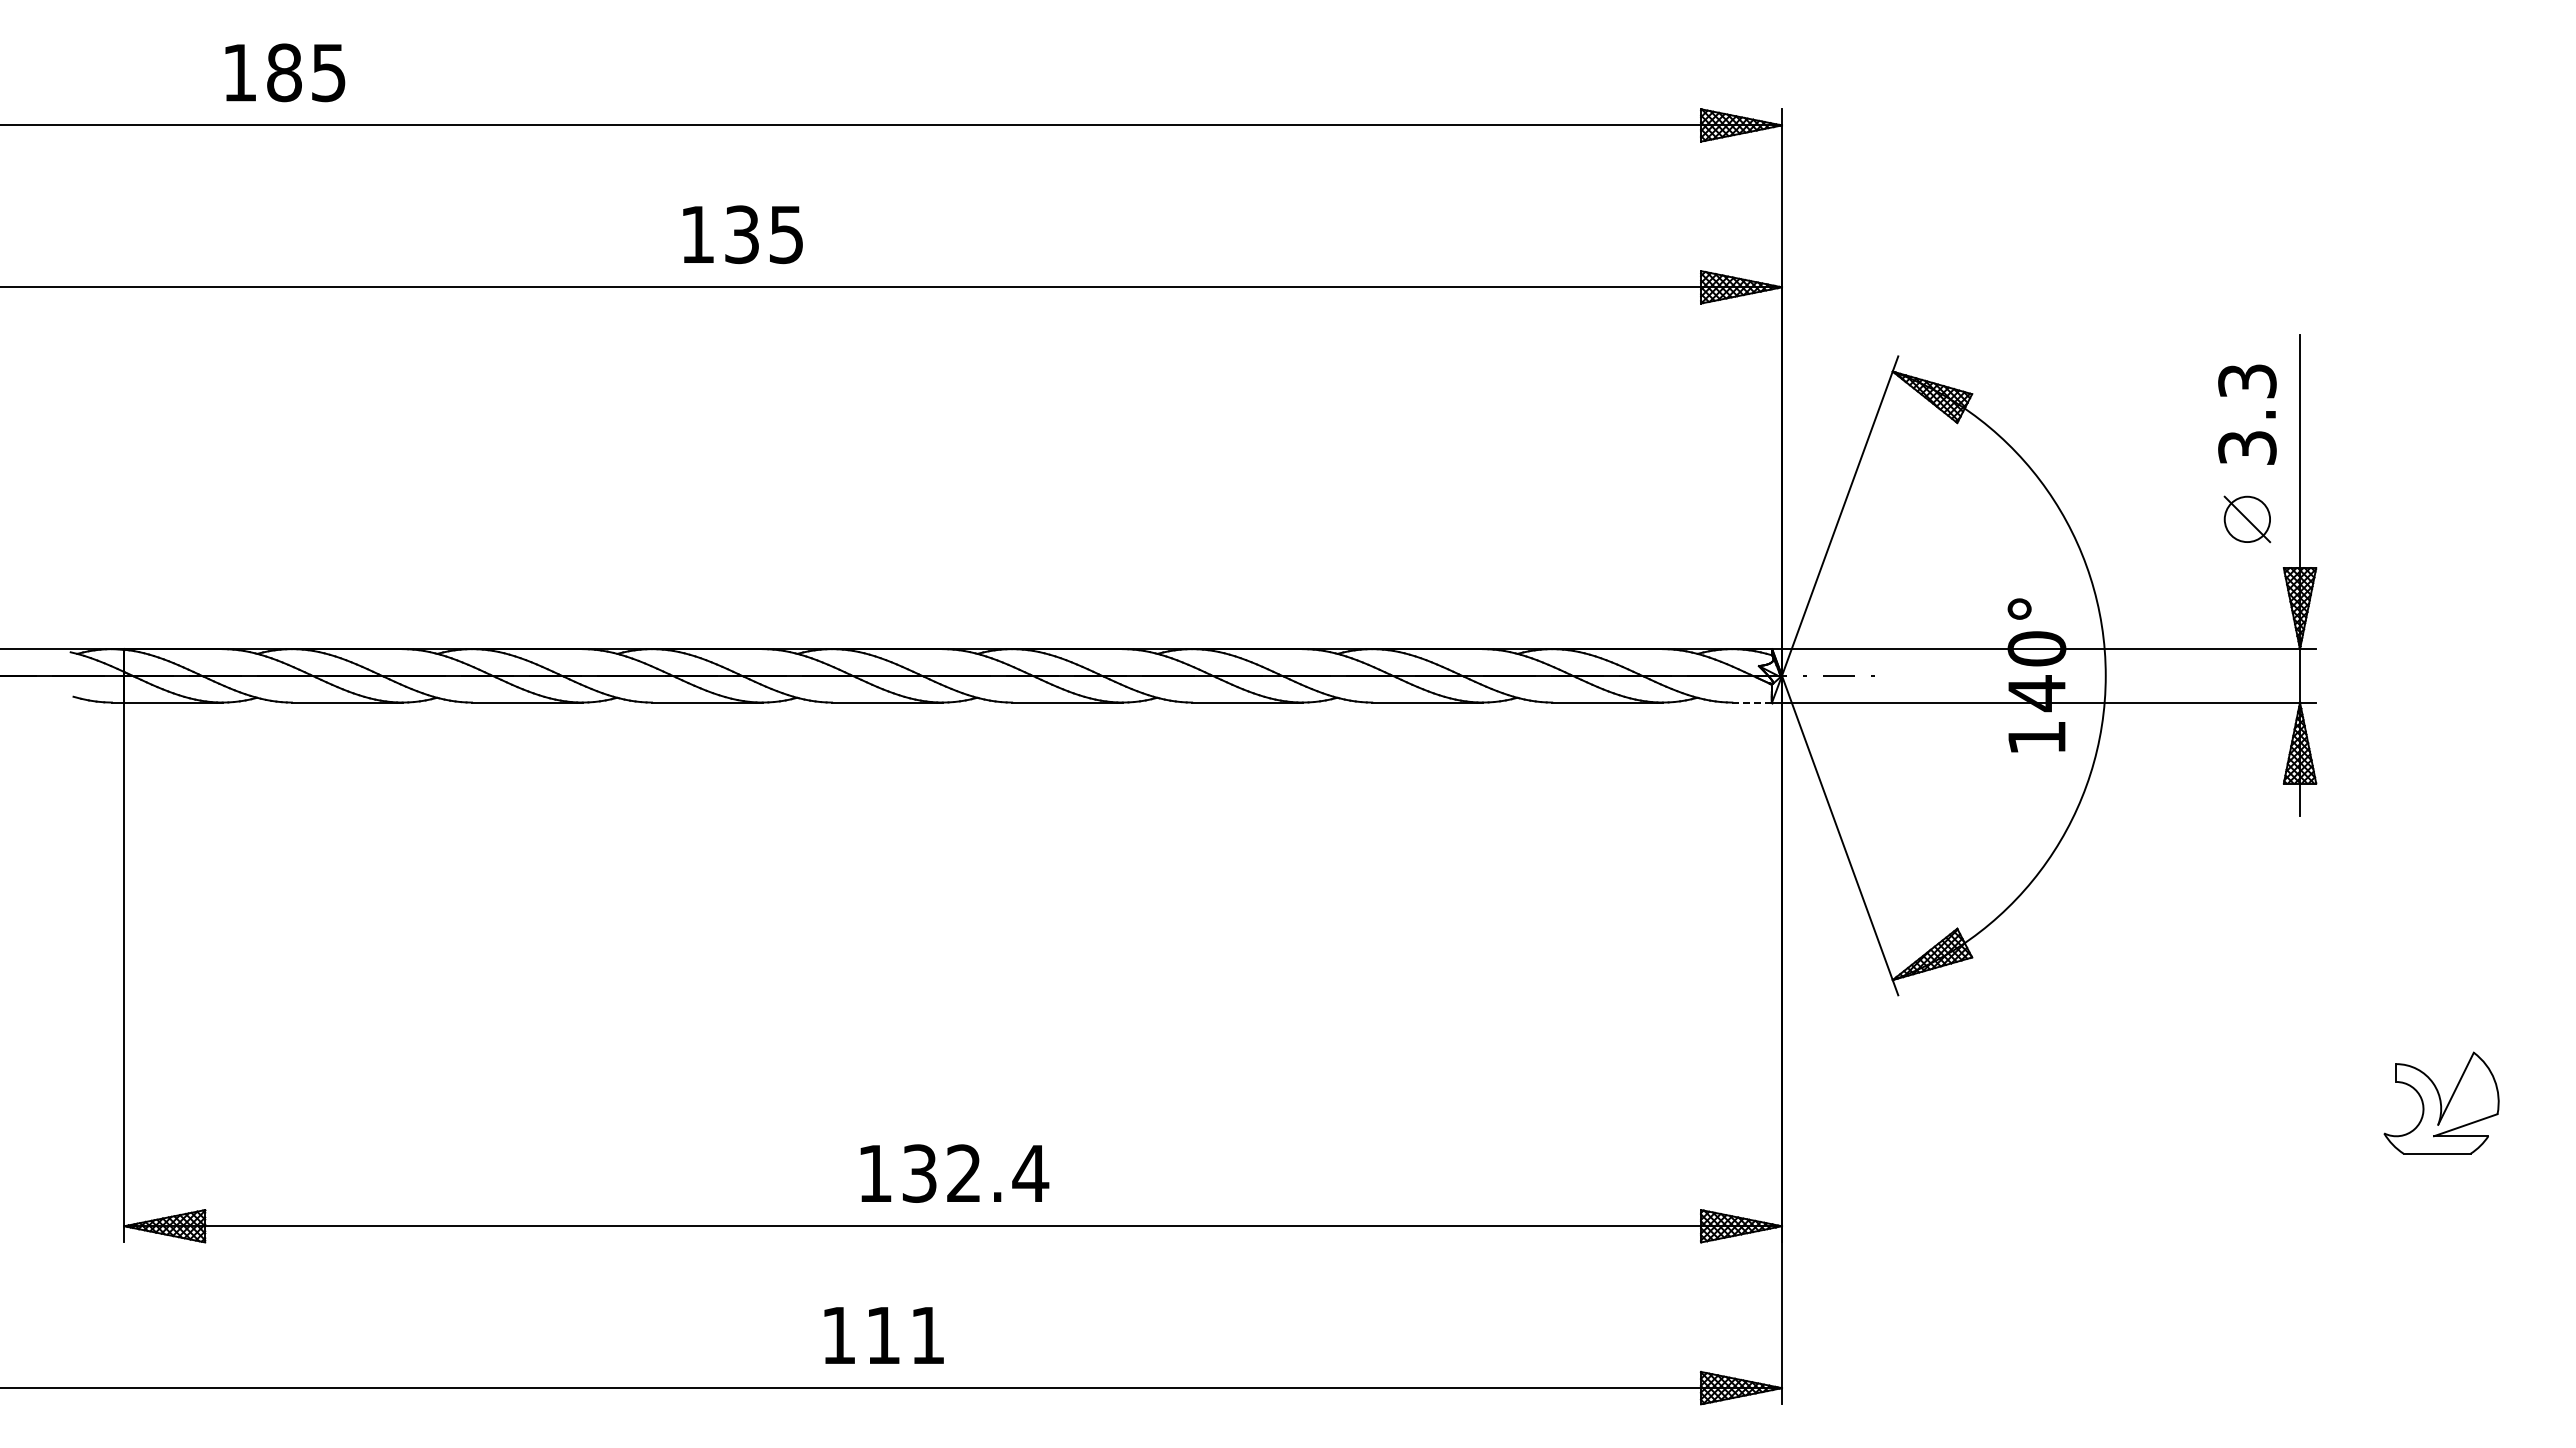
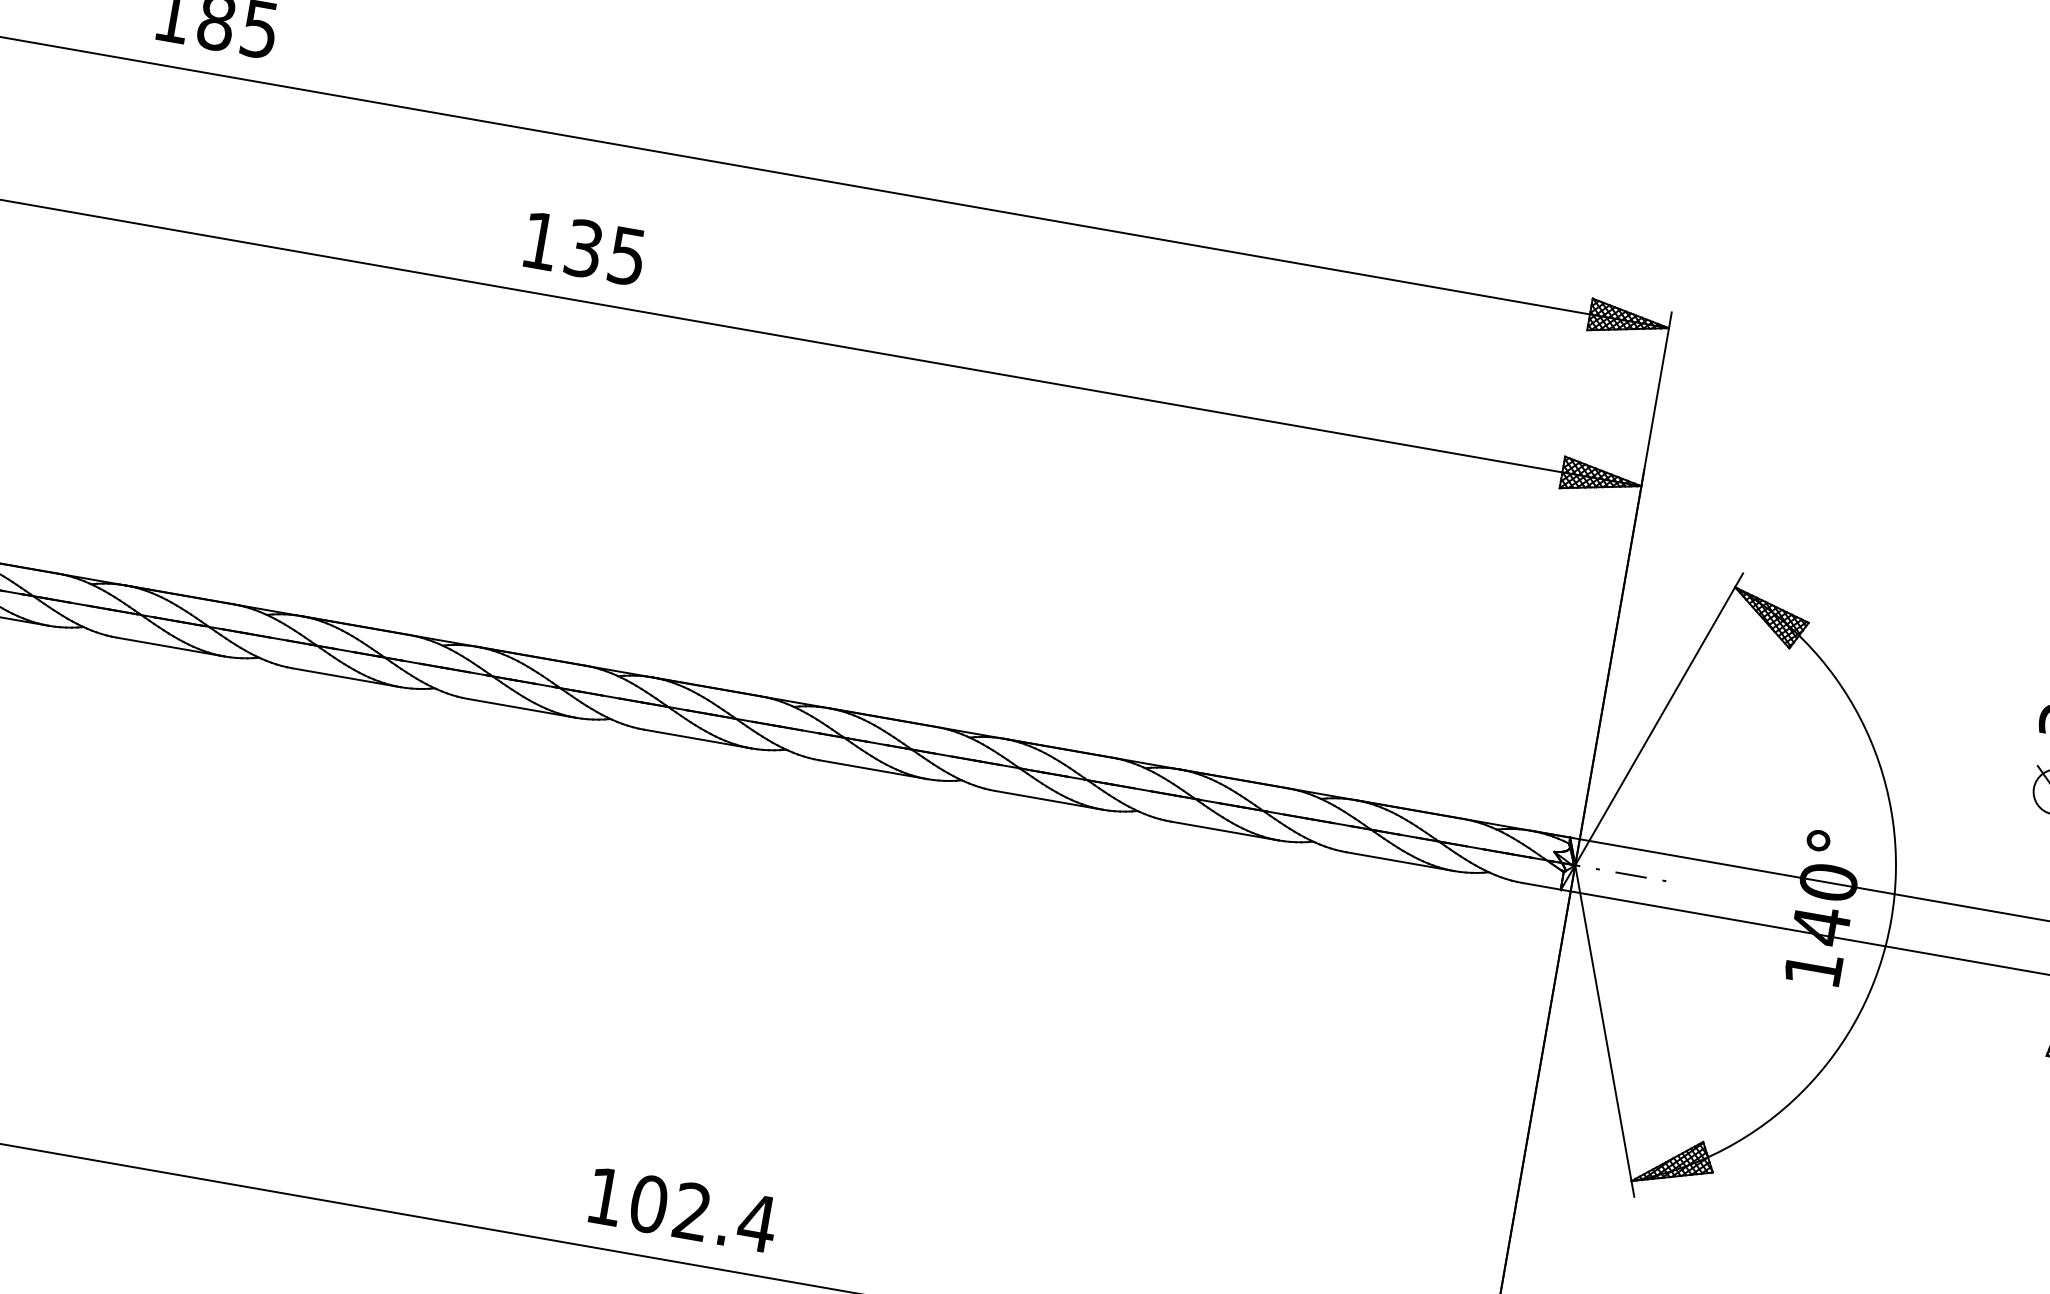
text: (742, 234) -> (584, 248), moved
line: (1752, 702) -> (1541, 886), dashed -> solid
text: (919, 1173) -> (648, 1204), 132.4 -> 102.4

